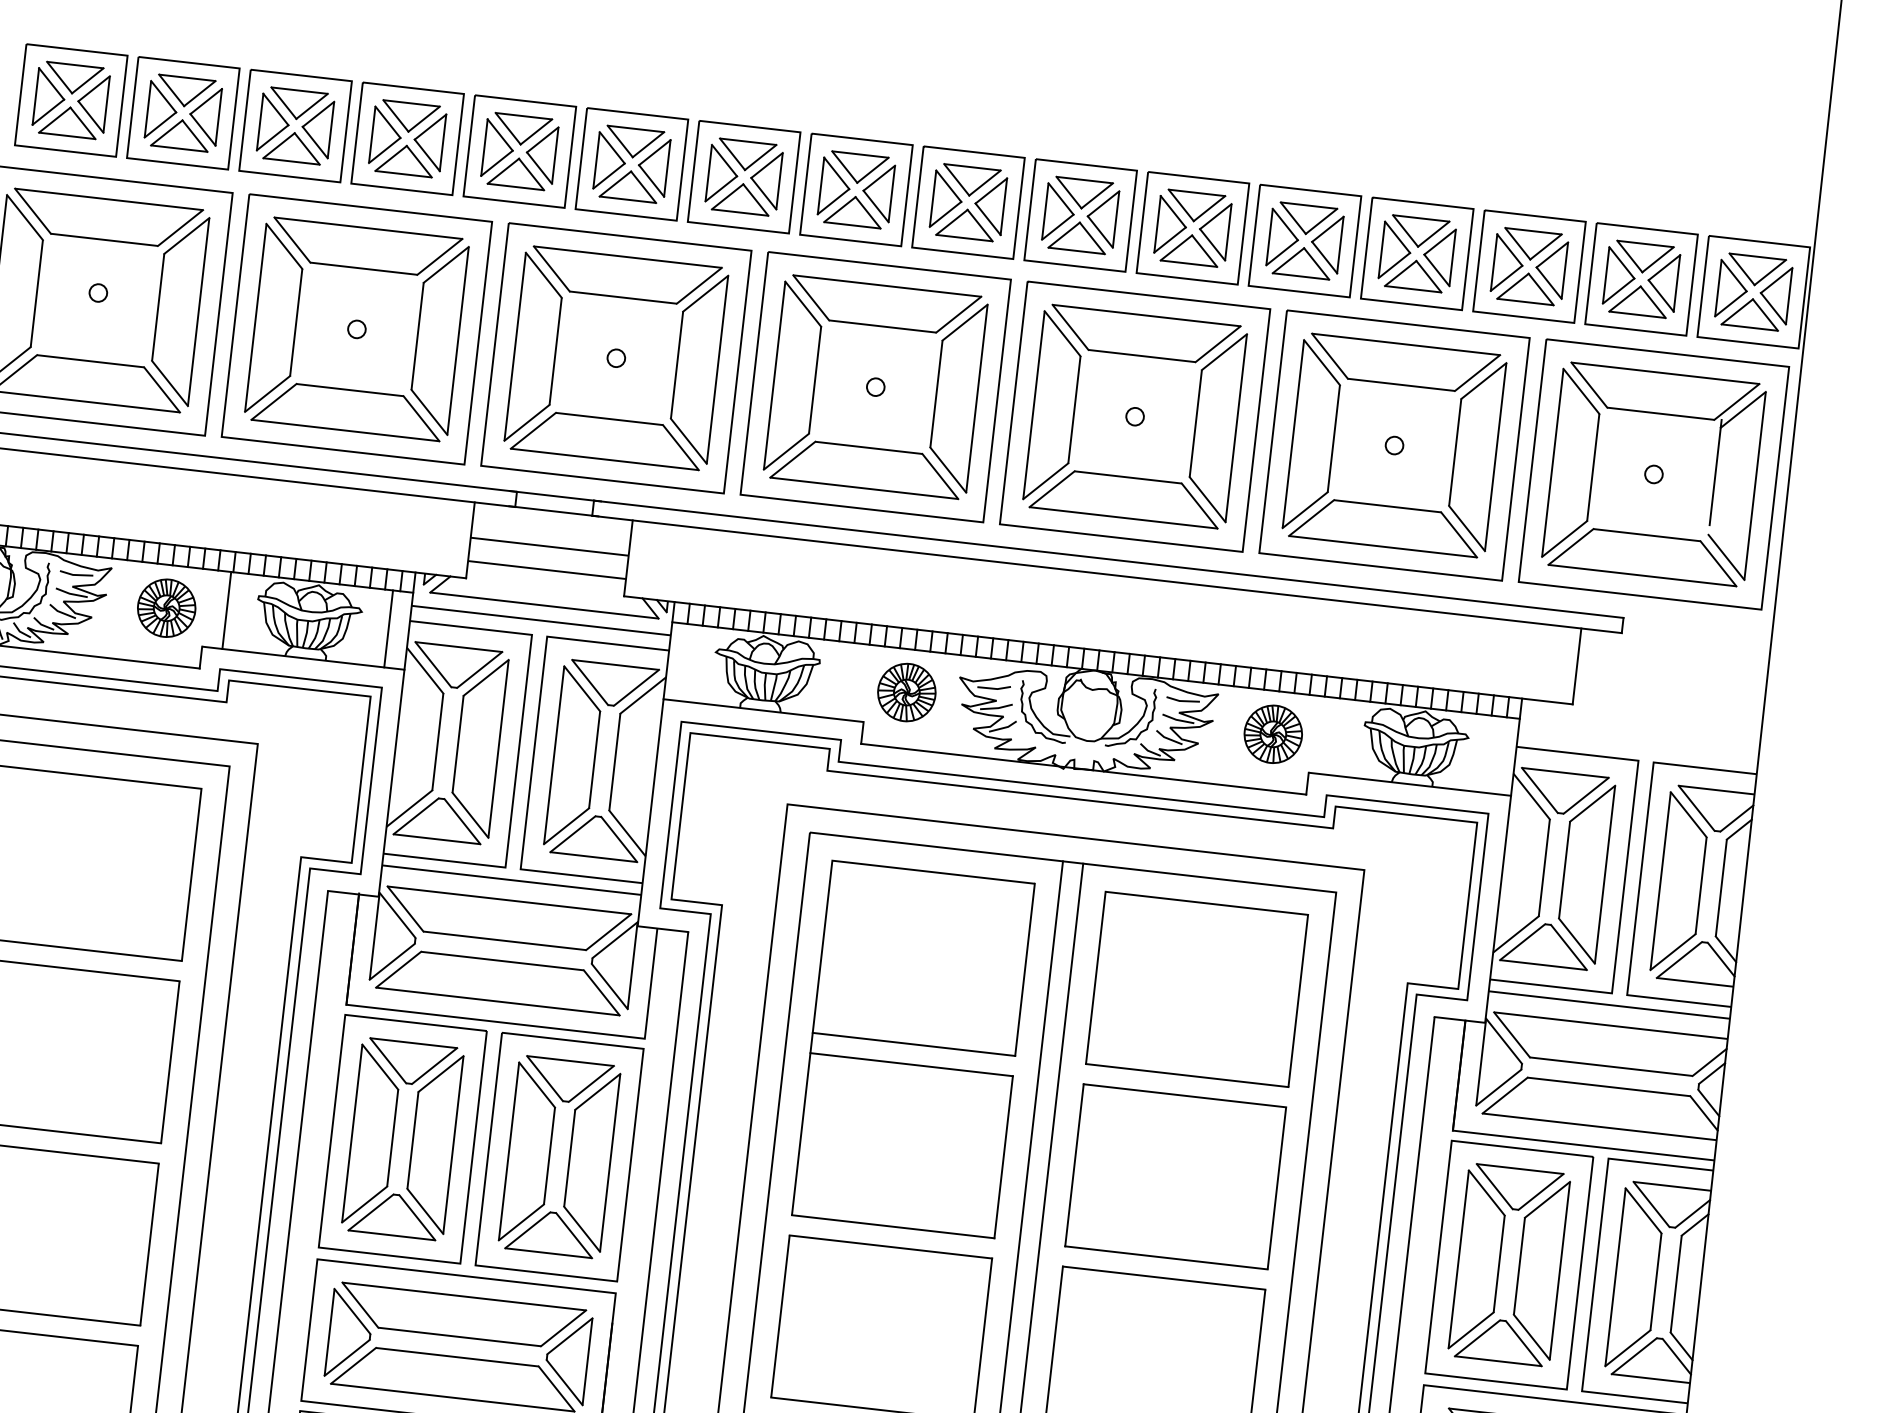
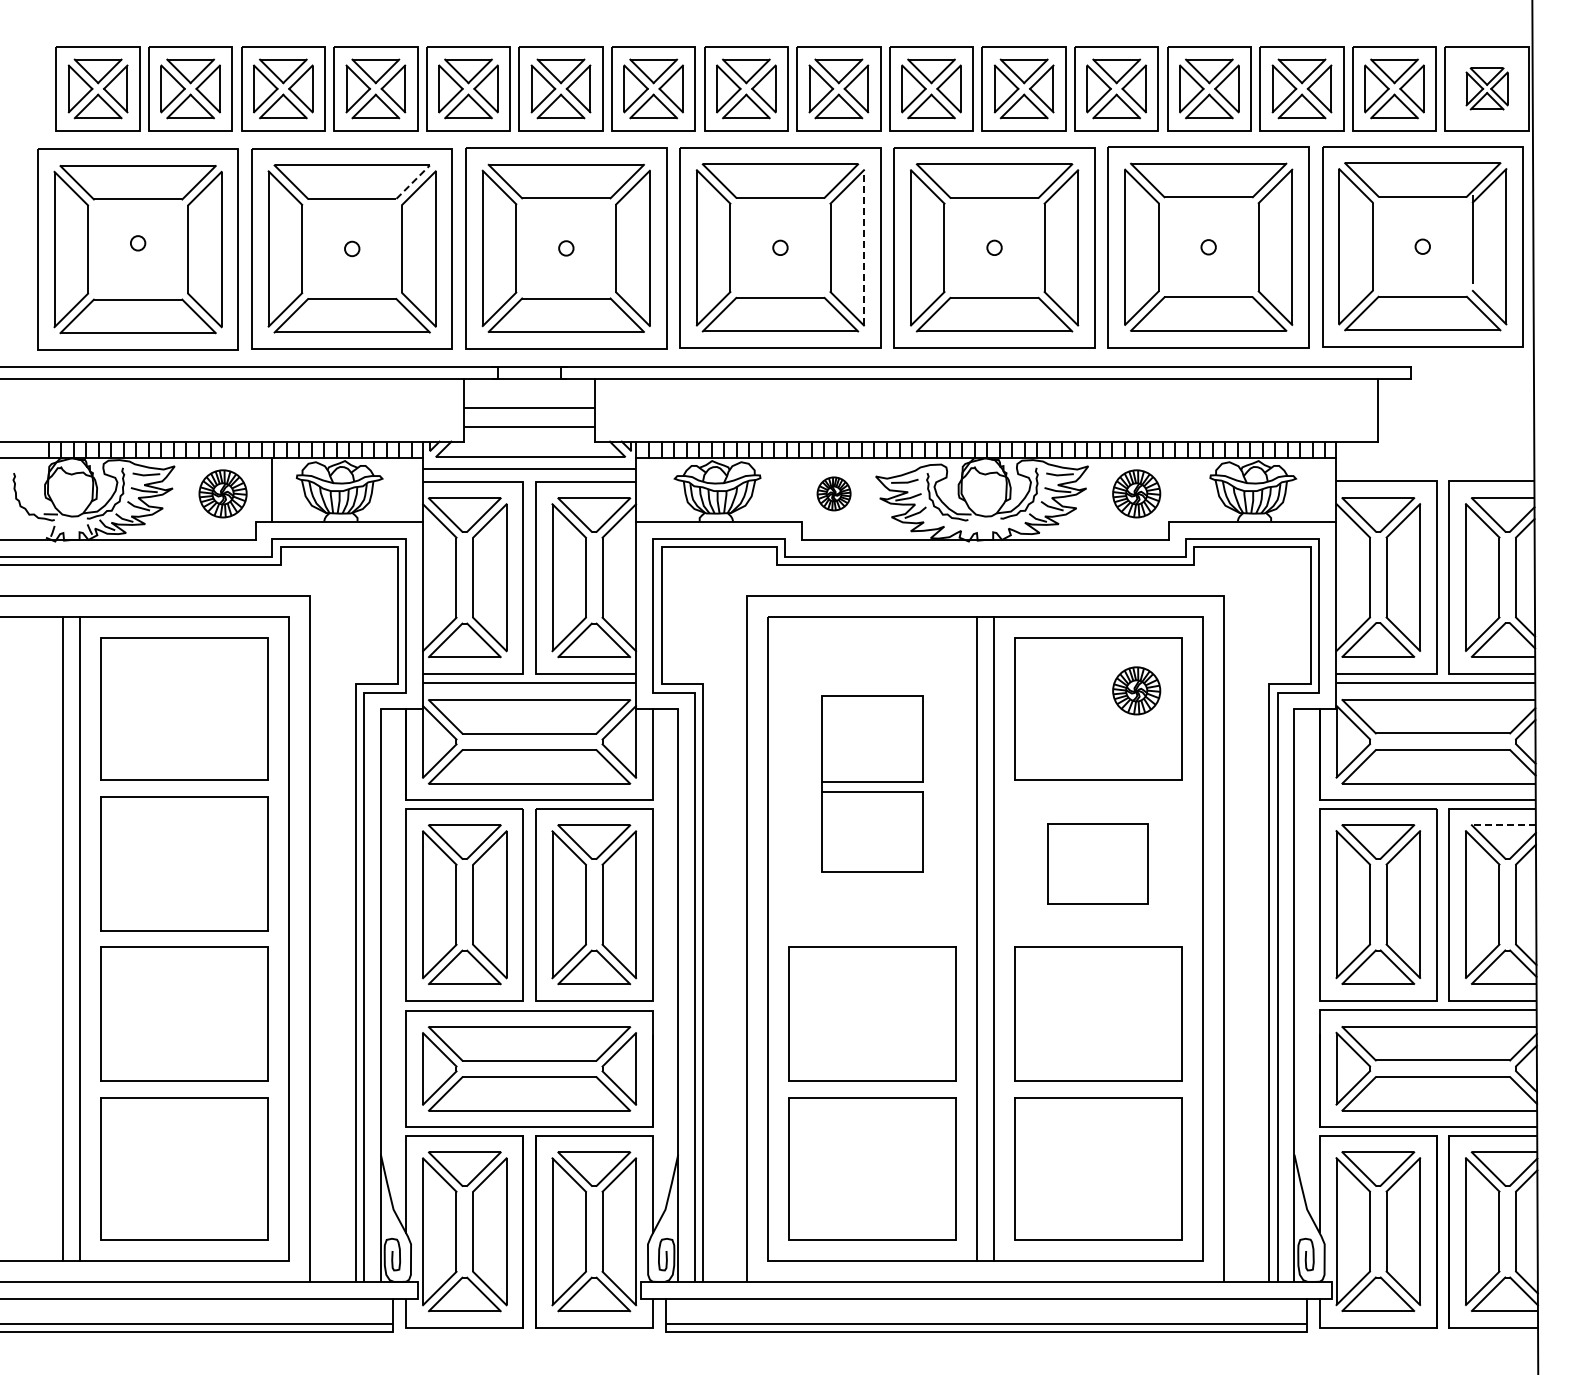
line: (440, 257) -> (413, 182), solid -> dashed
part: (1752, 291) -> (1486, 88), size x0.7
line: (976, 398) -> (863, 247), solid -> dashed
line: (388, 628) -> (405, 489), removed
part: (906, 692) -> (833, 493), size x0.7
part: (1245, 972) -> (1136, 690), added
part: (913, 1049) -> (872, 784), size x0.6
part: (1176, 1176) -> (1098, 863), size x0.6
line: (1671, 1186) -> (1503, 825), solid -> dashed

